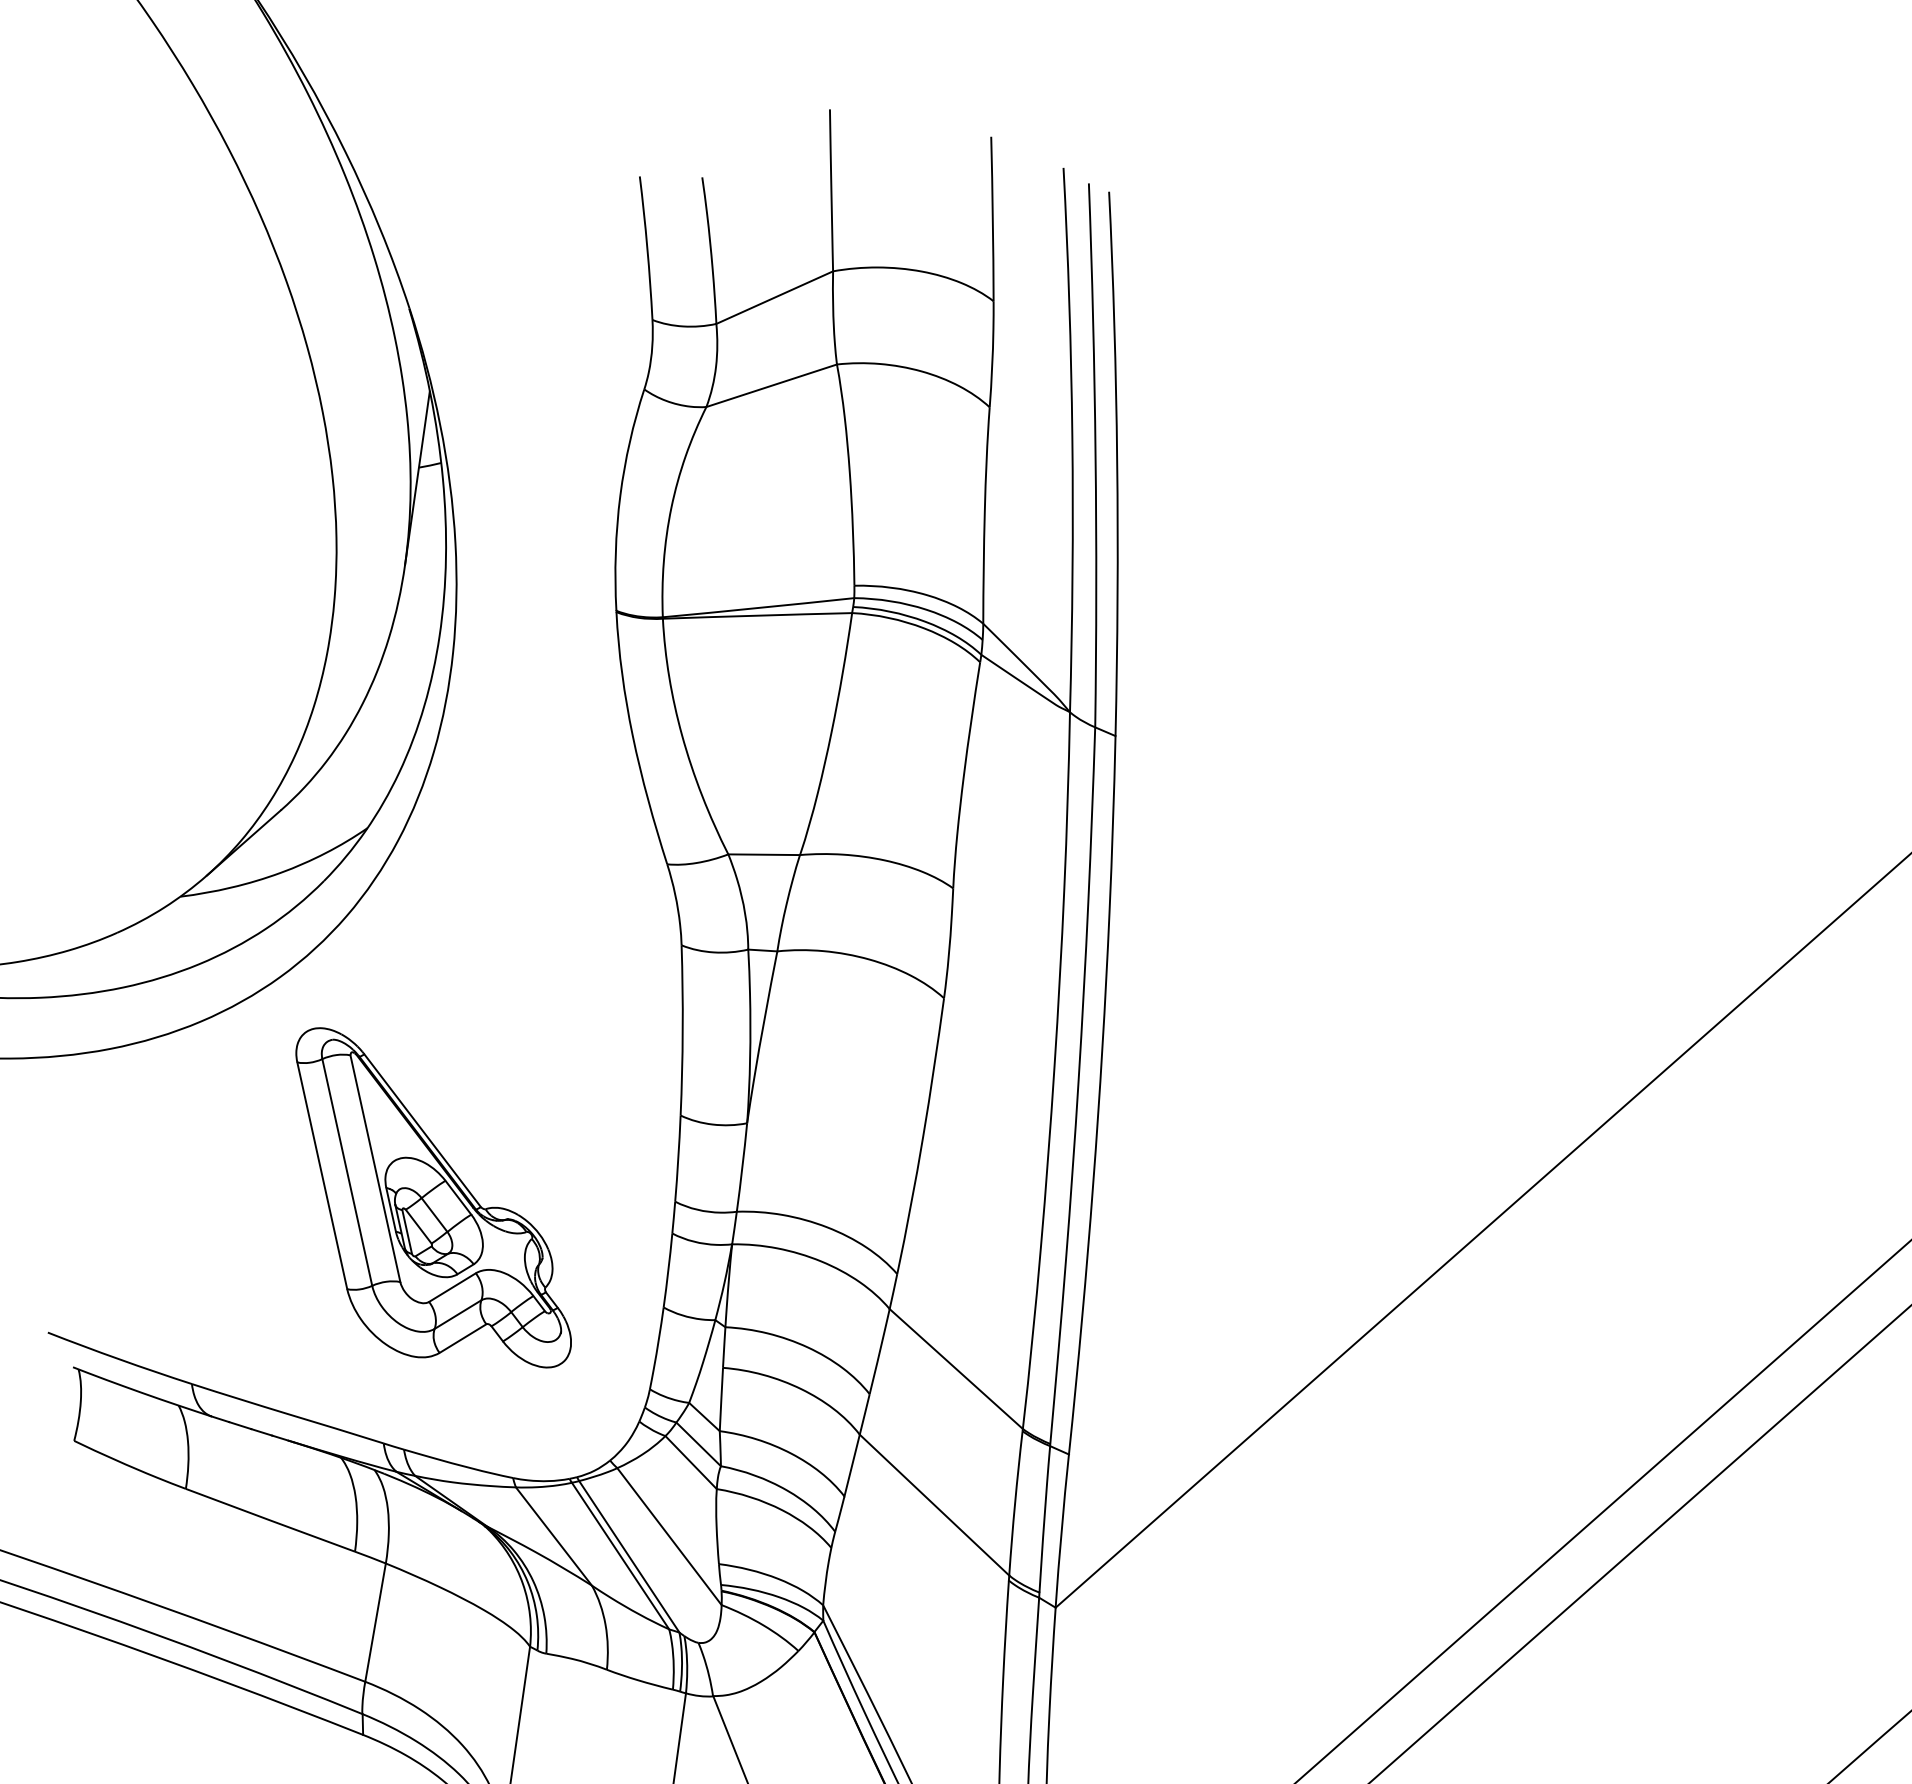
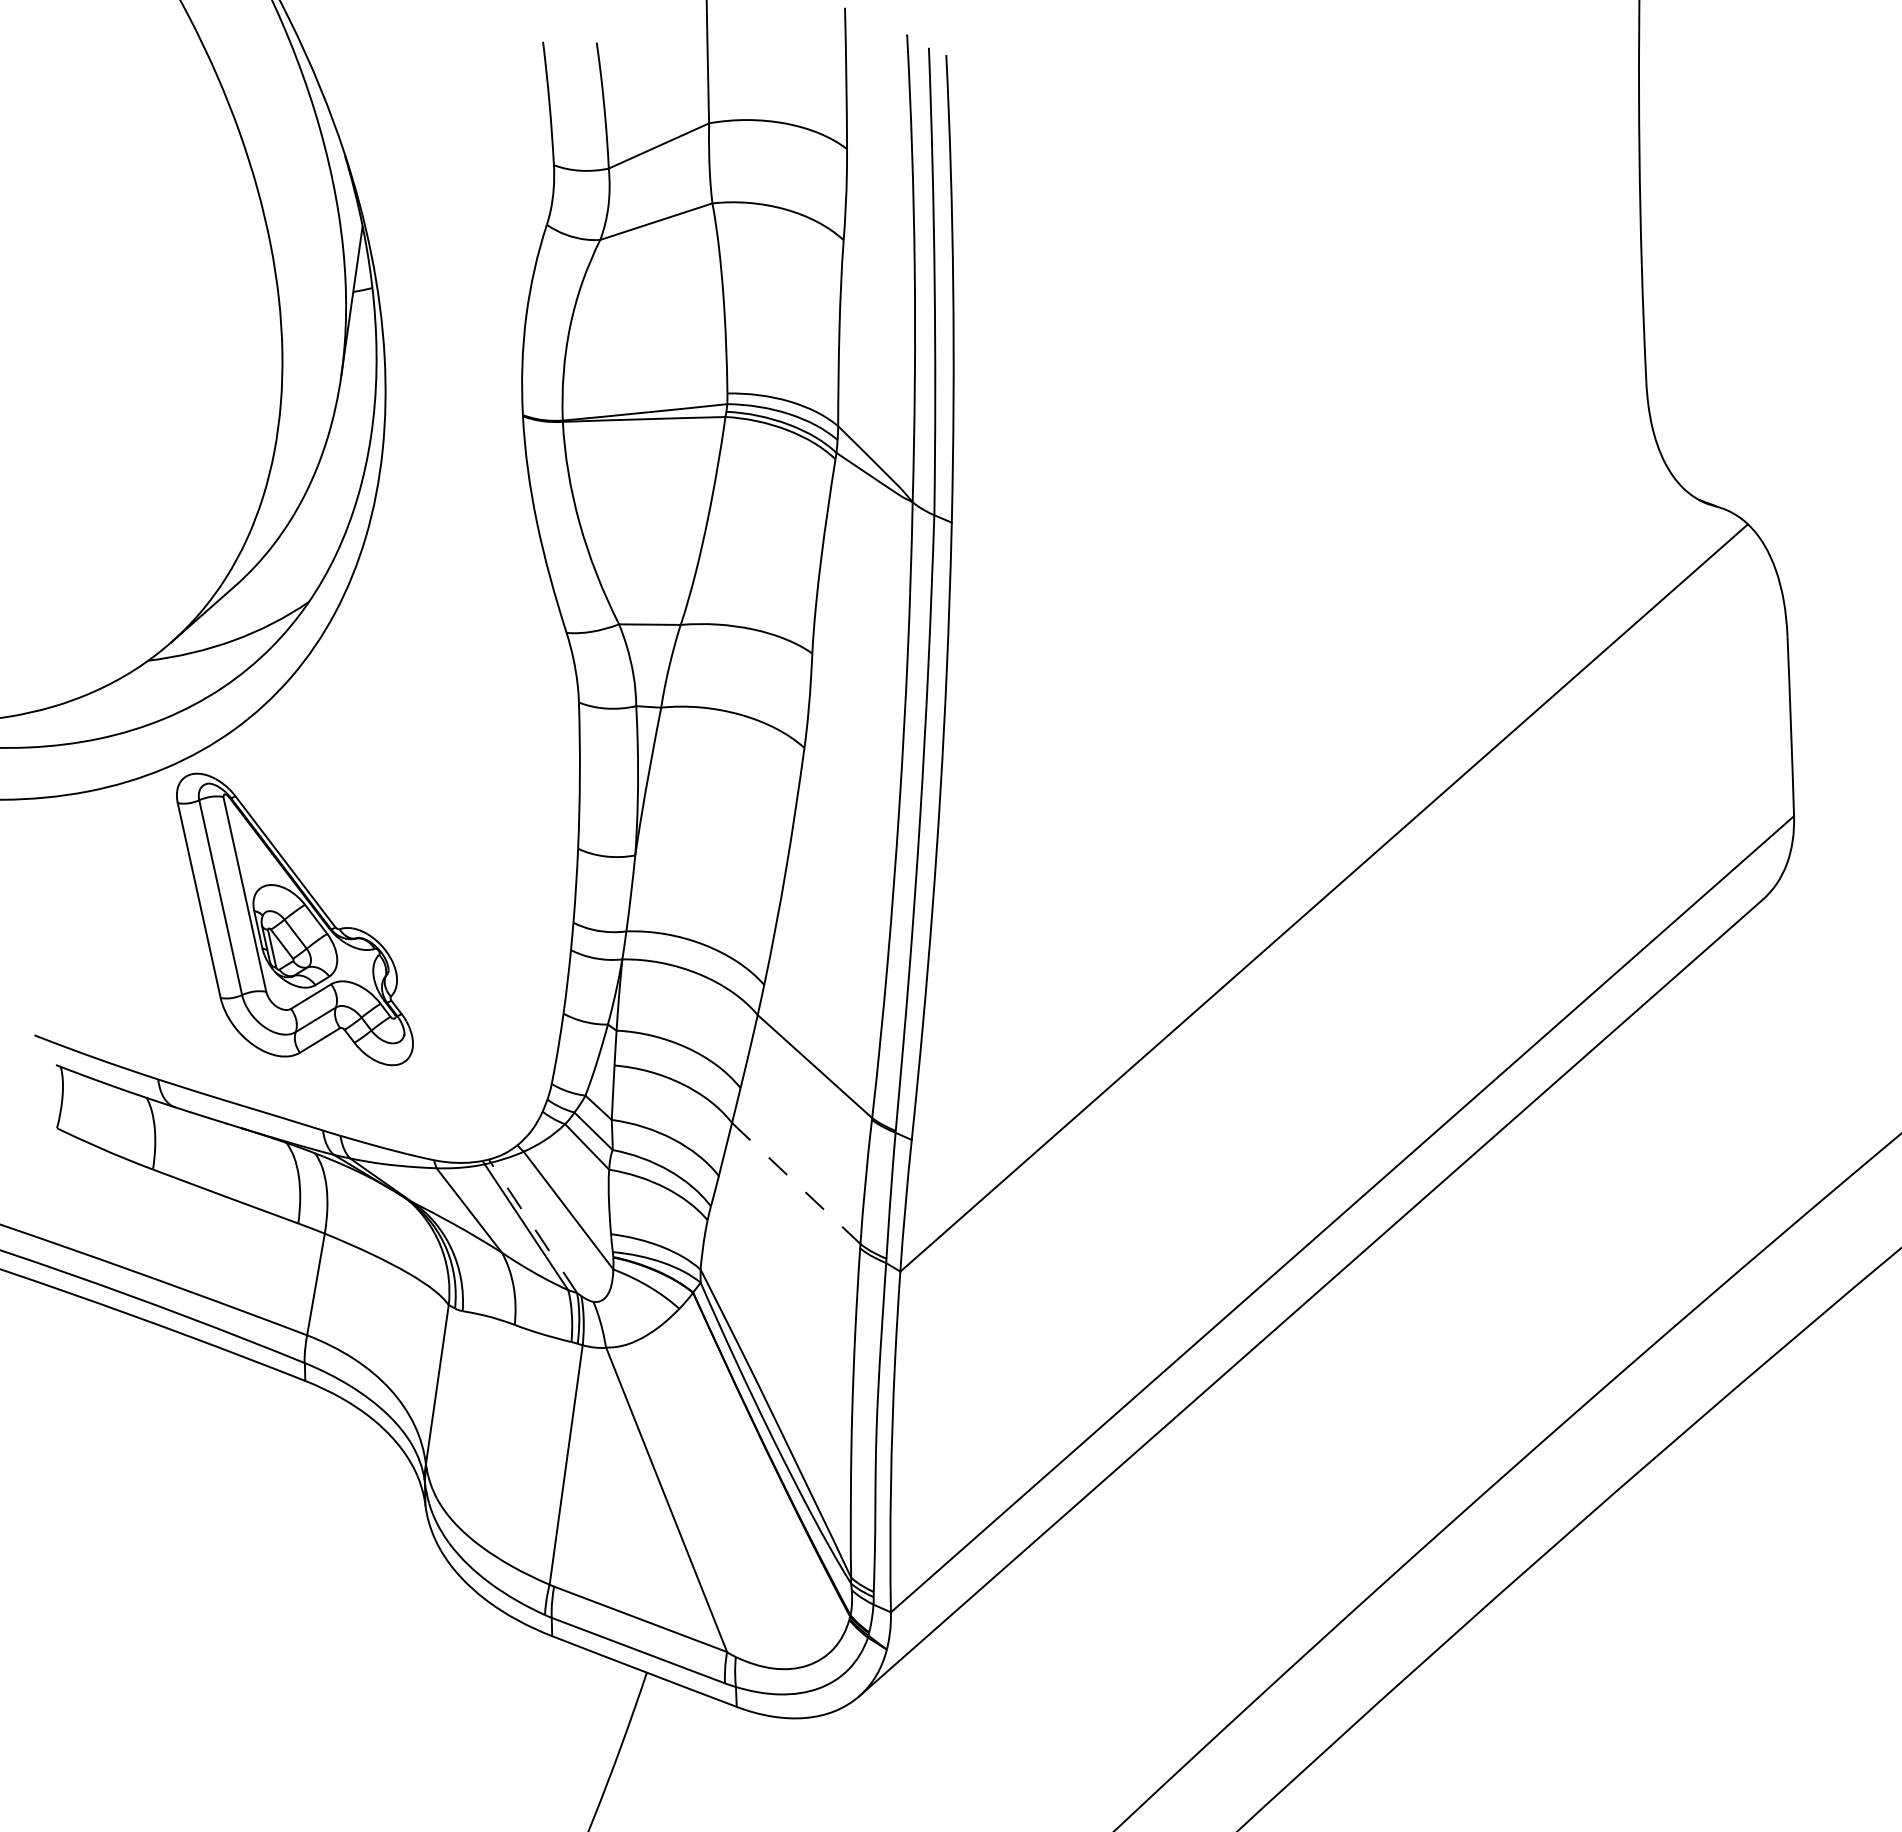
part: (433, 1197) -> (294, 919), moved
line: (934, 1505) -> (796, 1183), solid -> dashed
line: (628, 1556) -> (533, 1227), solid -> dashed

